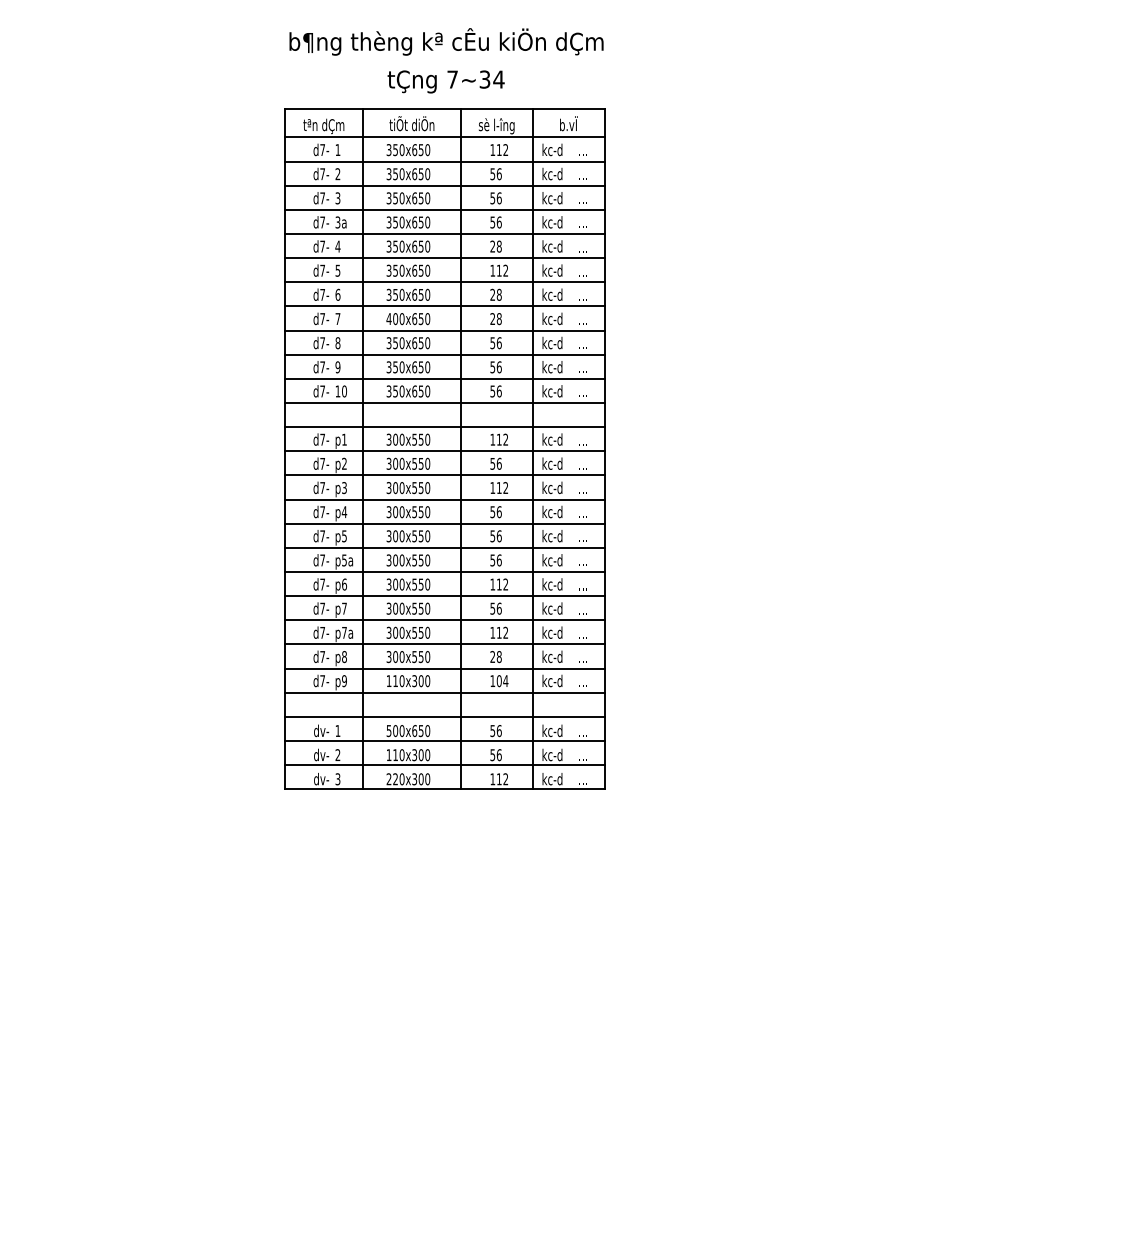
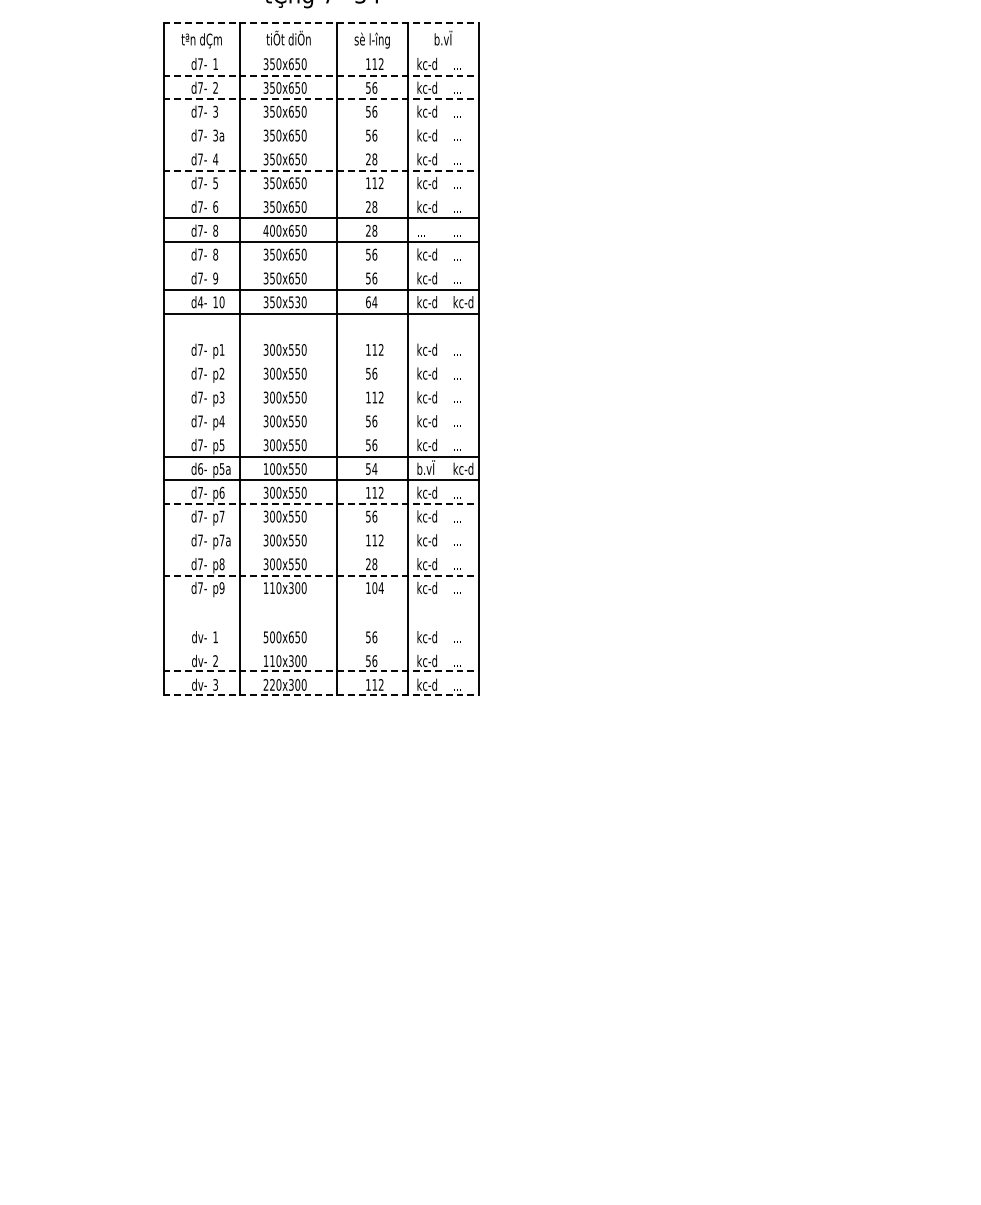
line: (444, 108) -> (320, 23), solid -> dashed
line: (444, 137) -> (320, 51), removed
line: (444, 161) -> (320, 75), solid -> dashed
line: (444, 185) -> (320, 99), solid -> dashed
line: (444, 209) -> (320, 122), removed
line: (444, 234) -> (320, 147), removed
line: (444, 258) -> (320, 171), solid -> dashed
line: (444, 282) -> (320, 194), removed
text: (552, 318) -> (427, 230), kc-d -> ...
text: (337, 319) -> (215, 231), 7 -> 8
line: (444, 354) -> (320, 265), removed
text: (322, 391) -> (200, 302), d7- -> d4-
text: (417, 391) -> (294, 302), 350x650 -> 350x530
text: (495, 391) -> (371, 302), 56 -> 64
text: (589, 391) -> (463, 302), ... -> kc-d
line: (444, 427) -> (320, 337), removed
line: (444, 451) -> (320, 361), removed
line: (444, 475) -> (320, 385), removed
line: (444, 499) -> (320, 408), removed
line: (444, 523) -> (320, 432), removed
text: (552, 558) -> (427, 467), kc-d -> b.vÏ
text: (322, 560) -> (200, 469), d7- -> d6-
text: (388, 560) -> (265, 469), 300x550 -> 100x550
text: (498, 560) -> (374, 469), 56 -> 54
text: (589, 560) -> (463, 469), ... -> kc-d
line: (444, 596) -> (320, 504), solid -> dashed
line: (444, 620) -> (320, 528), removed
line: (444, 644) -> (320, 551), removed
line: (444, 668) -> (320, 575), solid -> dashed
line: (444, 692) -> (320, 599), removed
line: (444, 716) -> (320, 622), removed
line: (444, 740) -> (320, 646), removed
line: (444, 765) -> (320, 671), solid -> dashed
line: (444, 789) -> (320, 695), solid -> dashed

